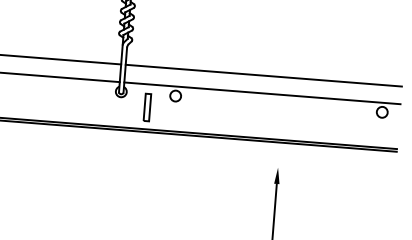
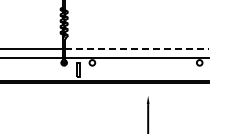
line: (264, 75) -> (137, 48), solid -> dashed

